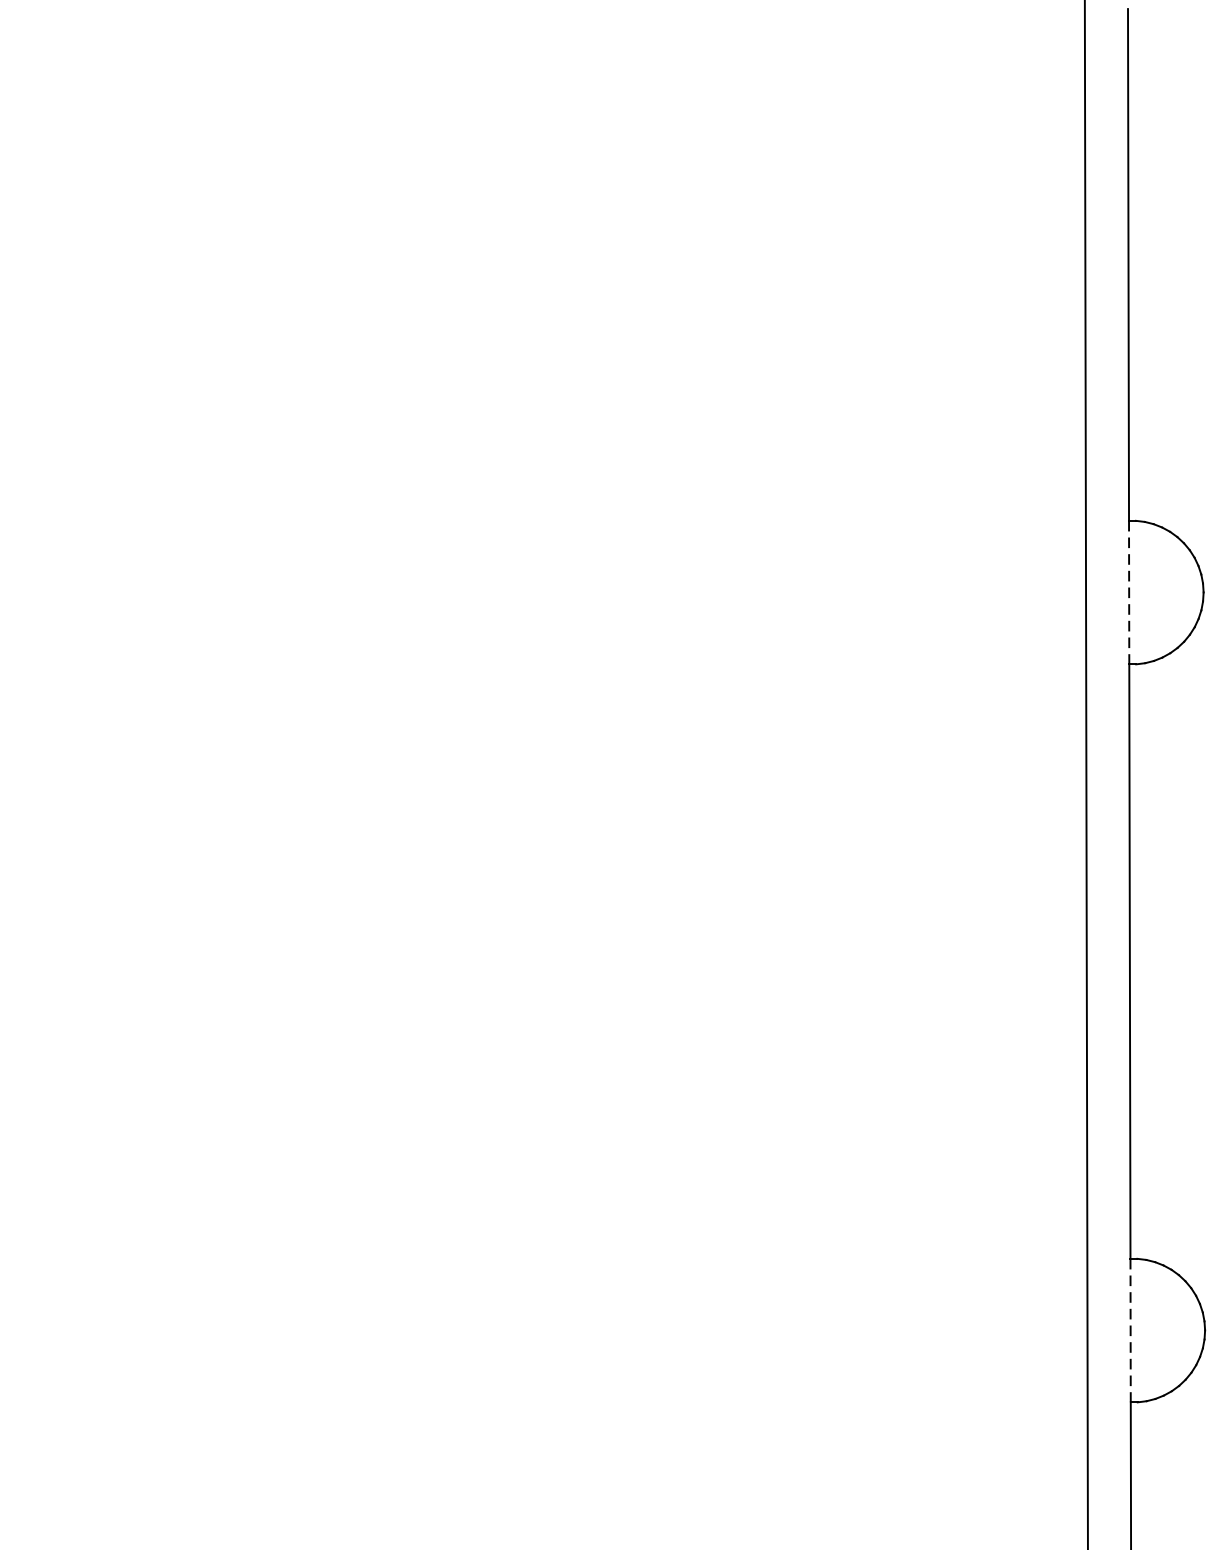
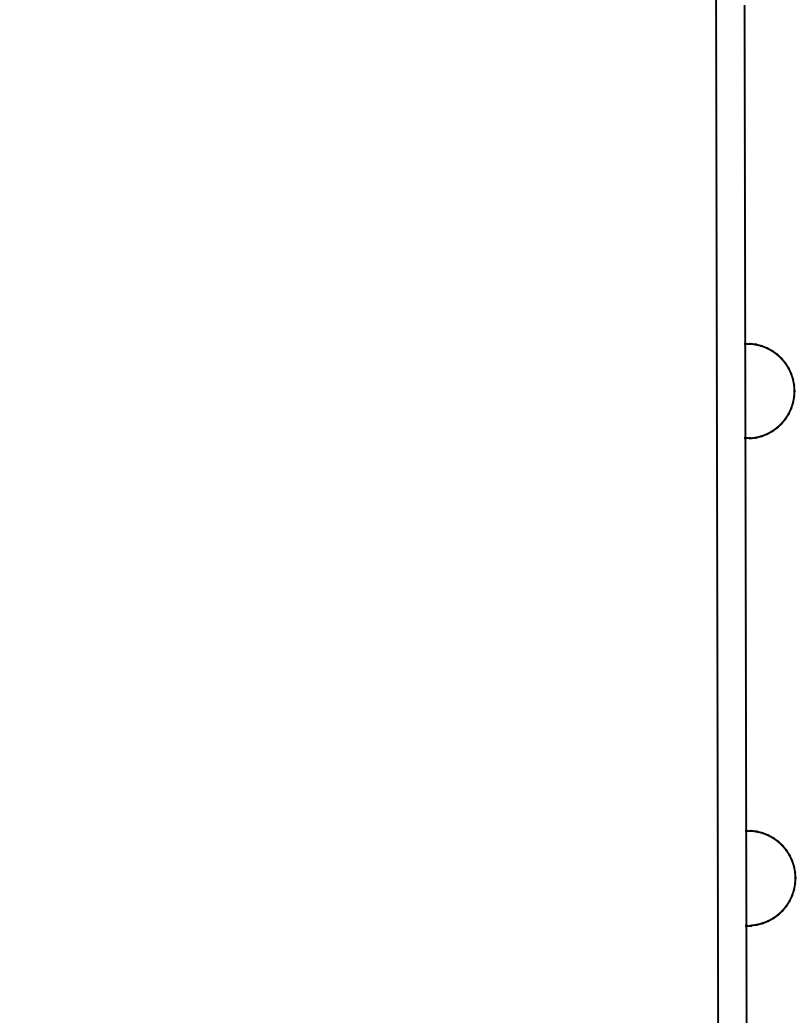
line: (1129, 593) -> (745, 391), dashed -> solid
line: (1130, 1331) -> (746, 878), dashed -> solid

